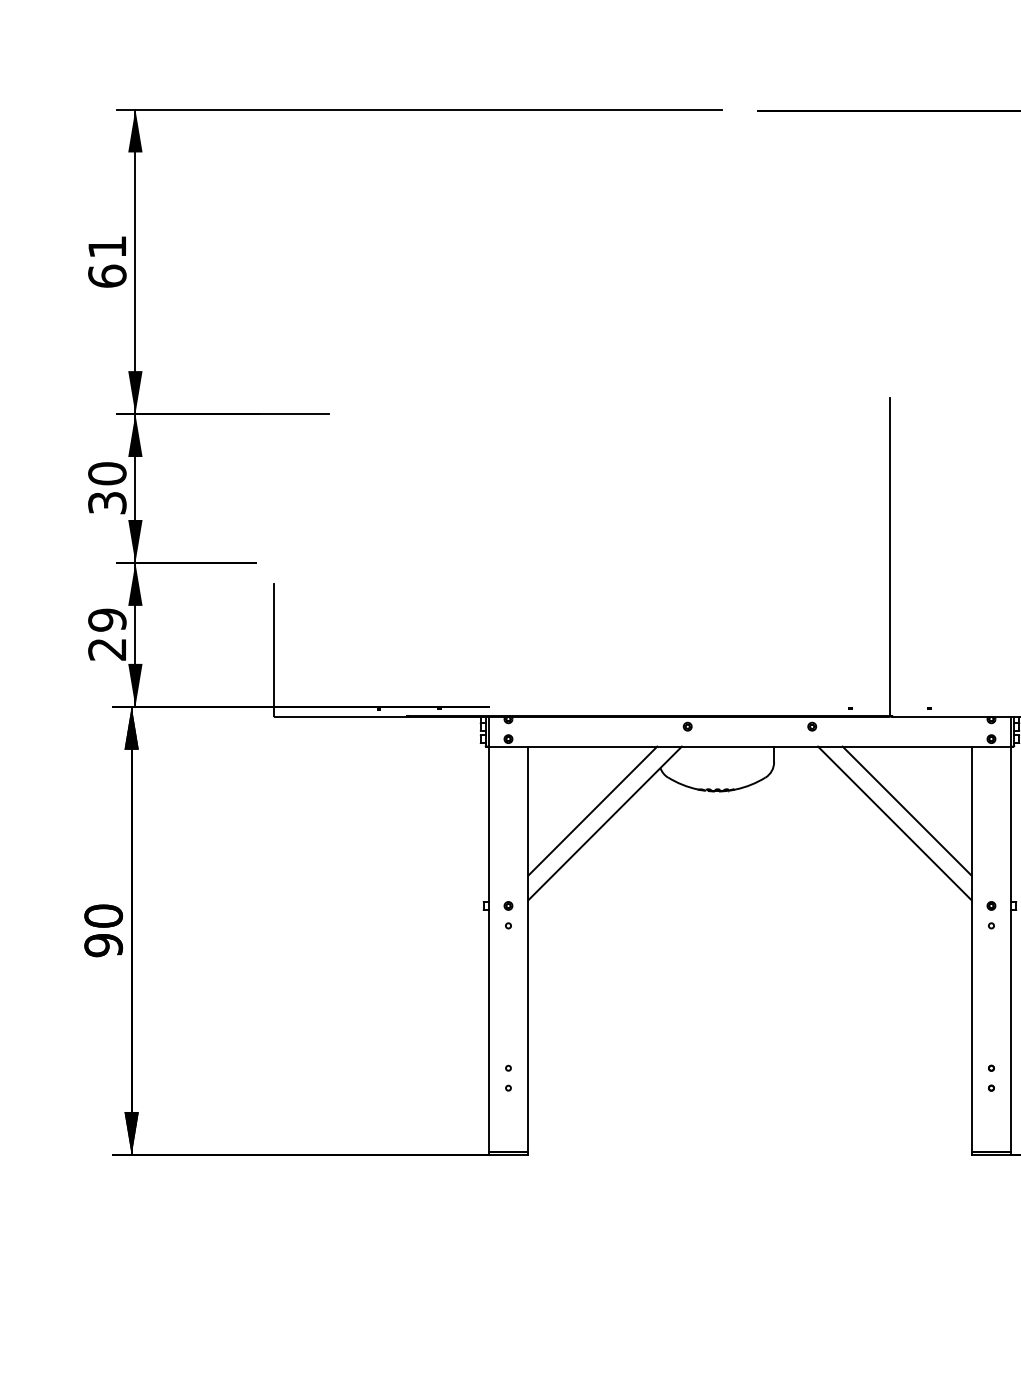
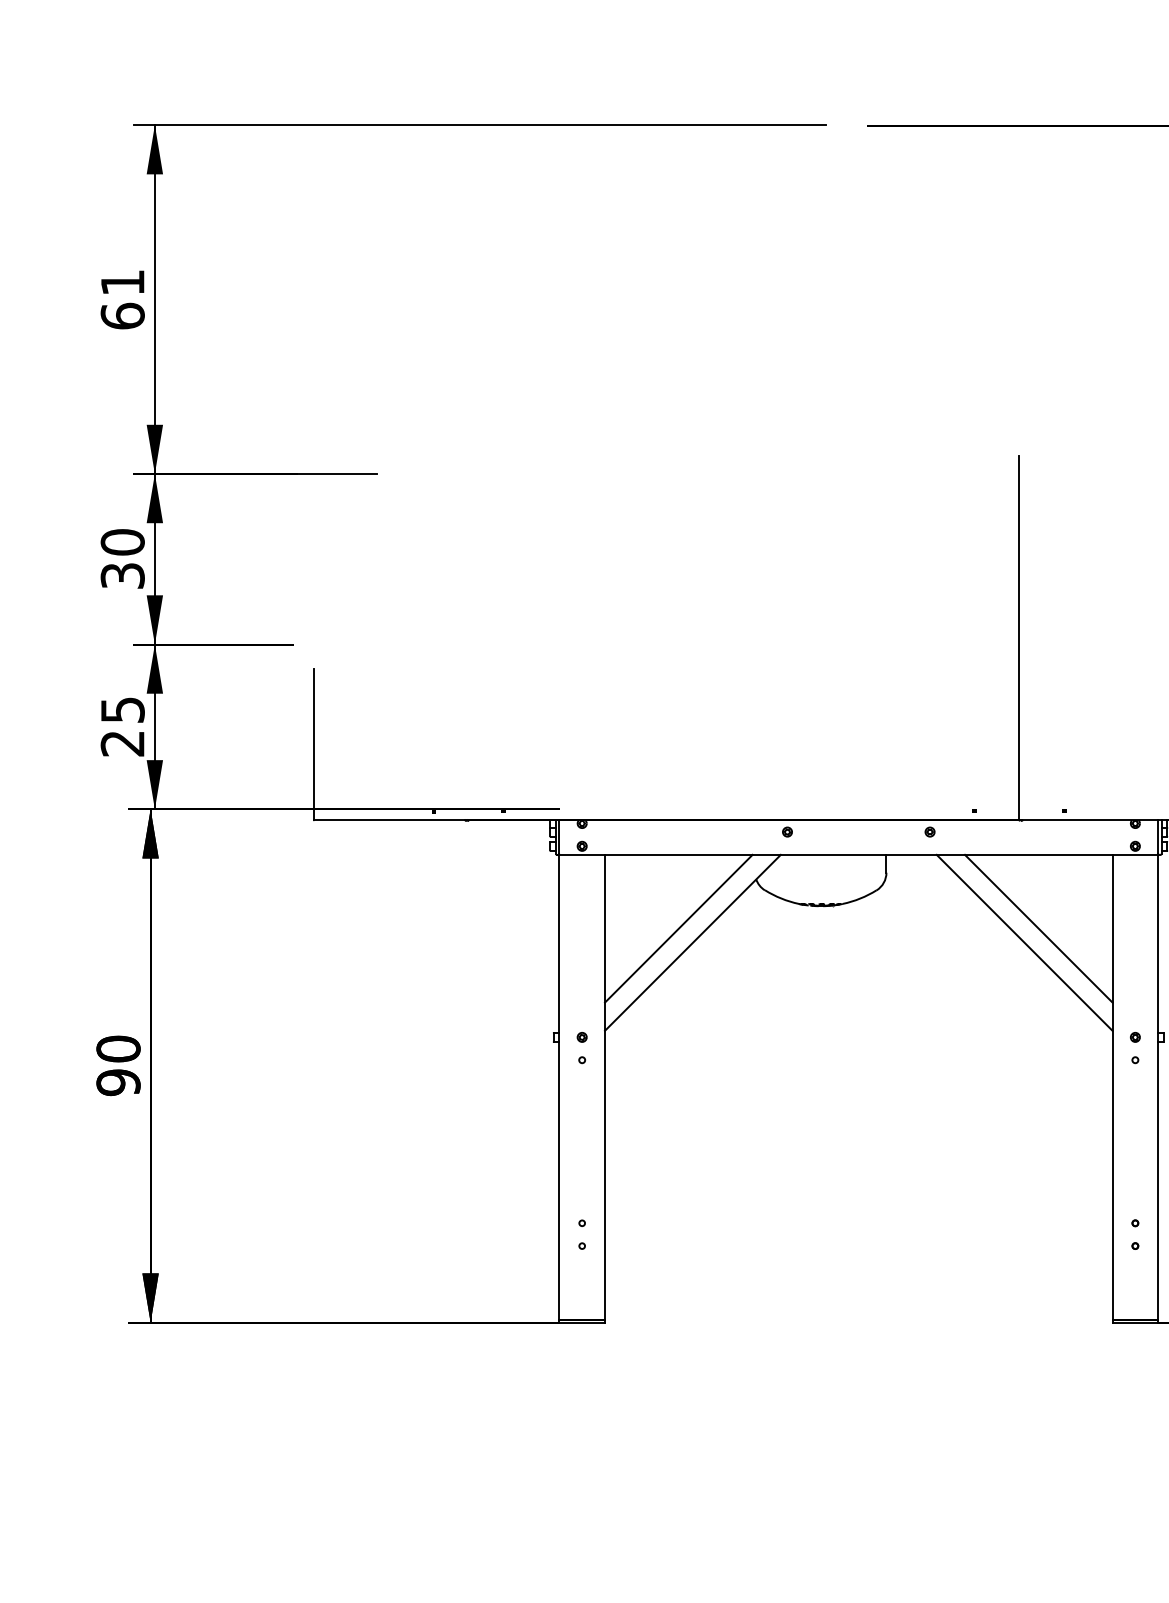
text: (107, 620) -> (122, 710), 29 -> 25

